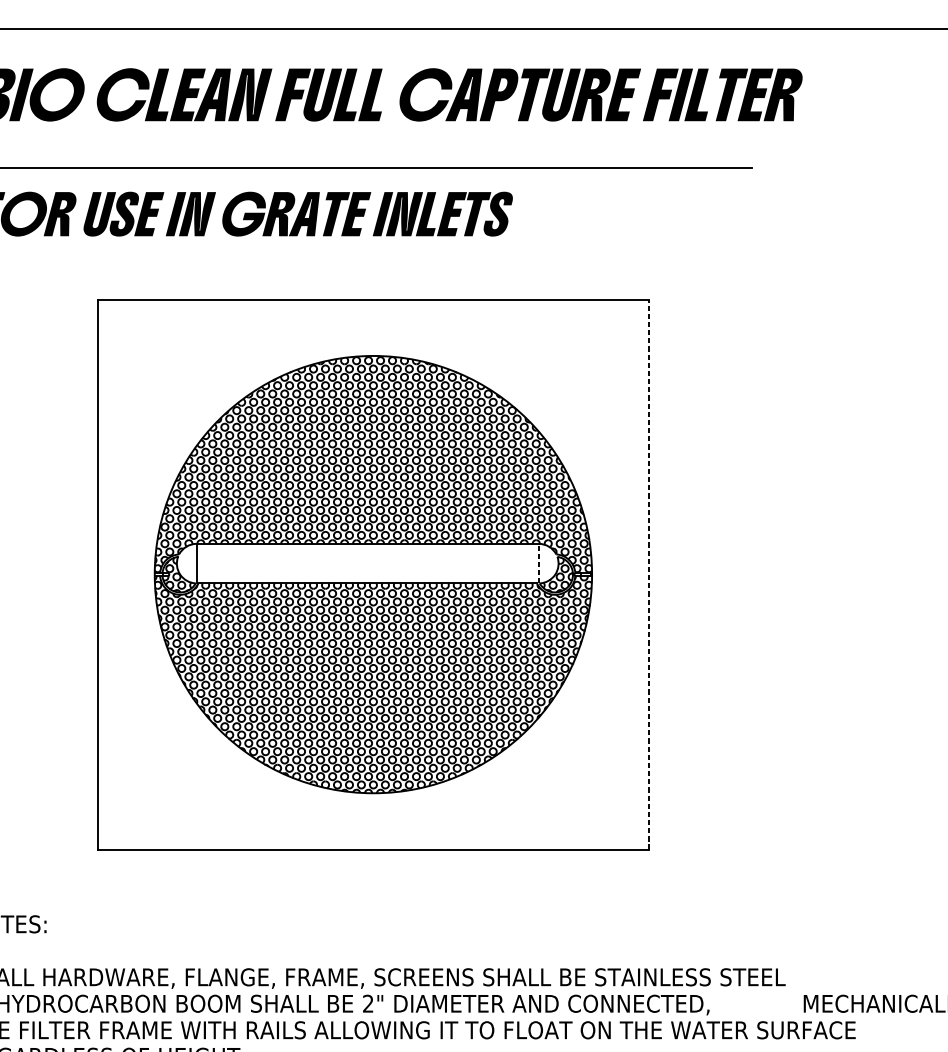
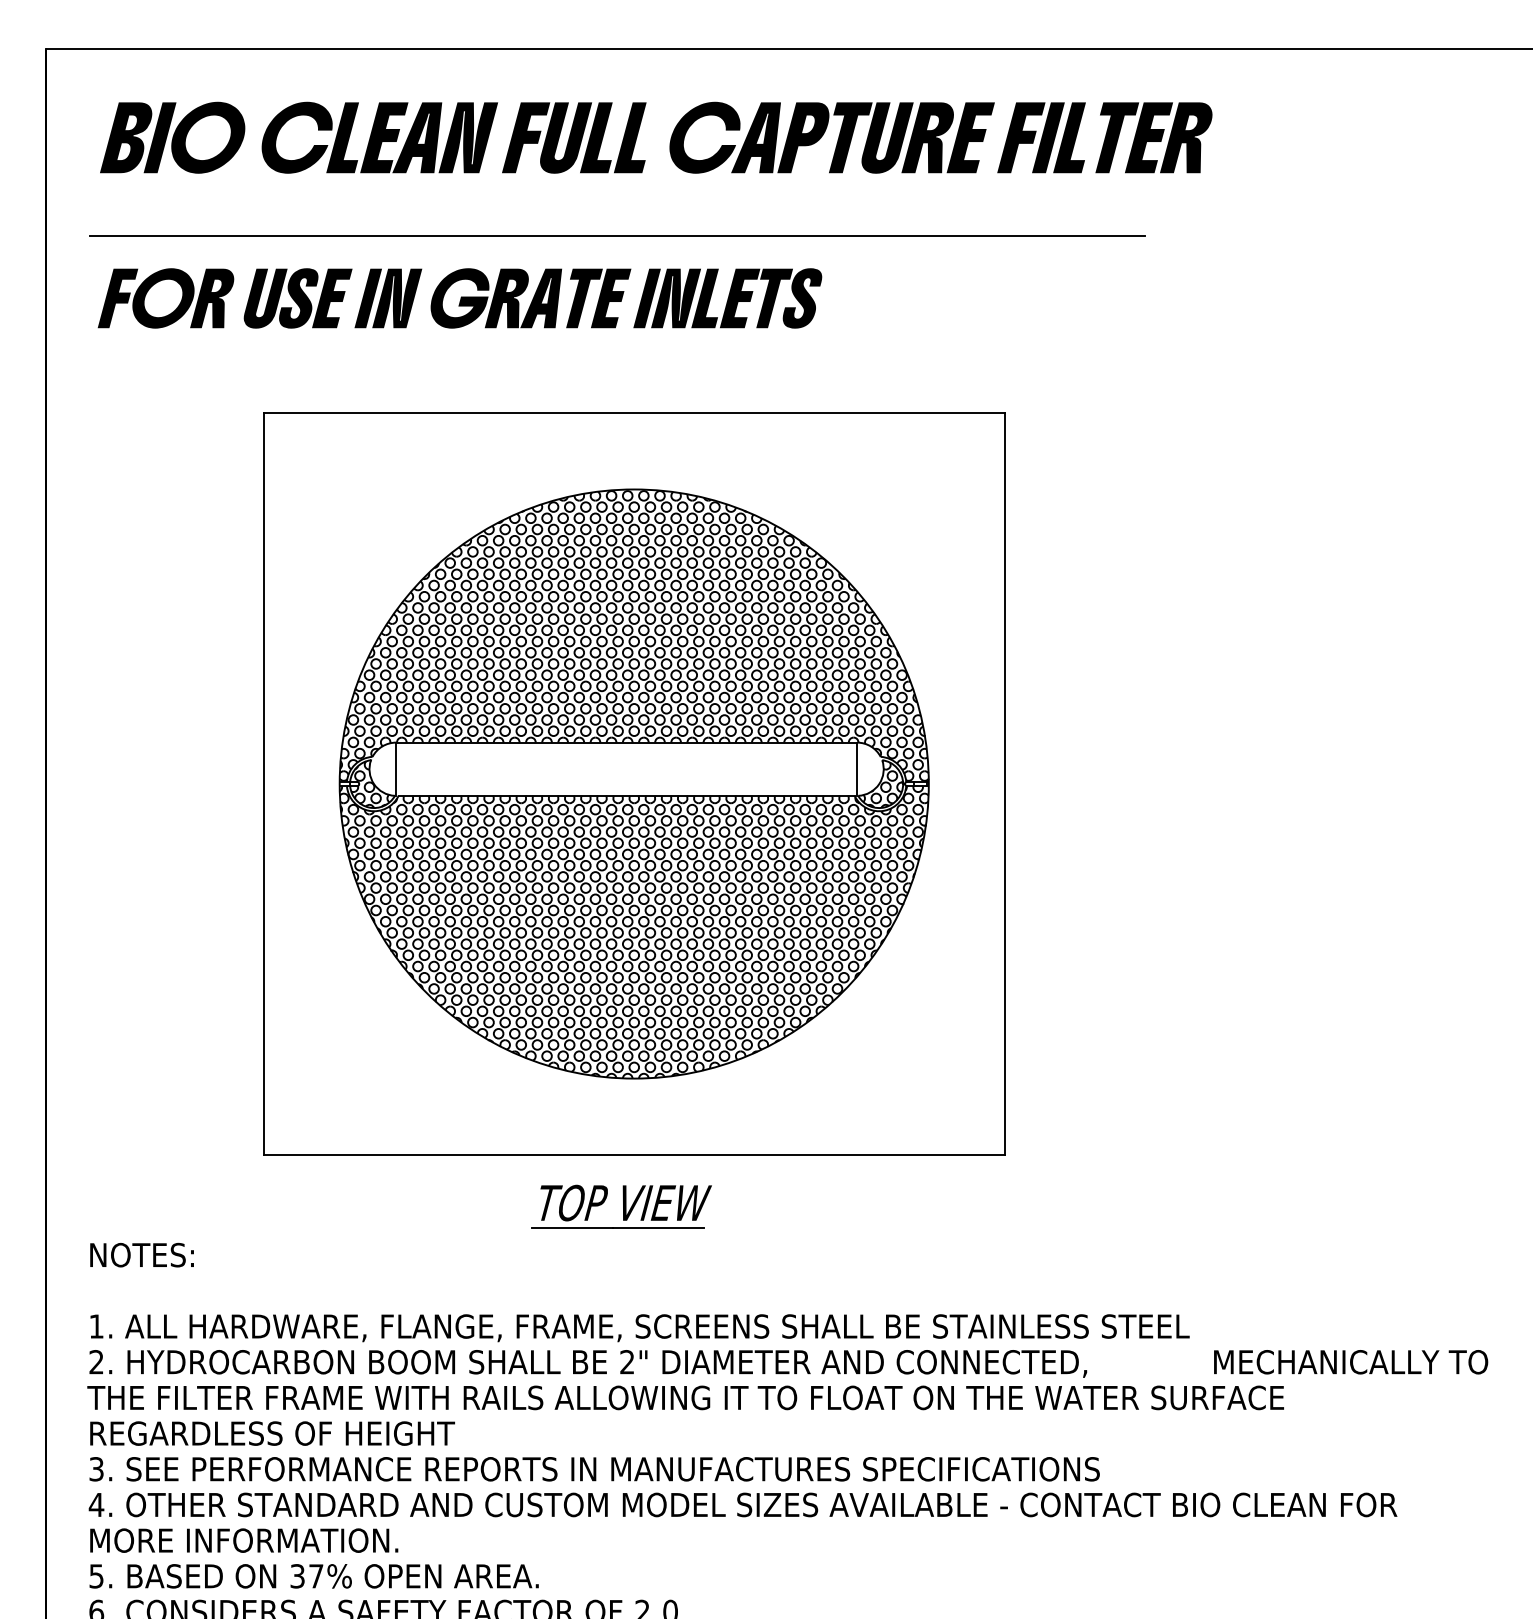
line: (539, 563) -> (857, 769), dashed -> solid
line: (648, 574) -> (1004, 784), dashed -> solid
part: (363, 888) -> (621, 1206), added

